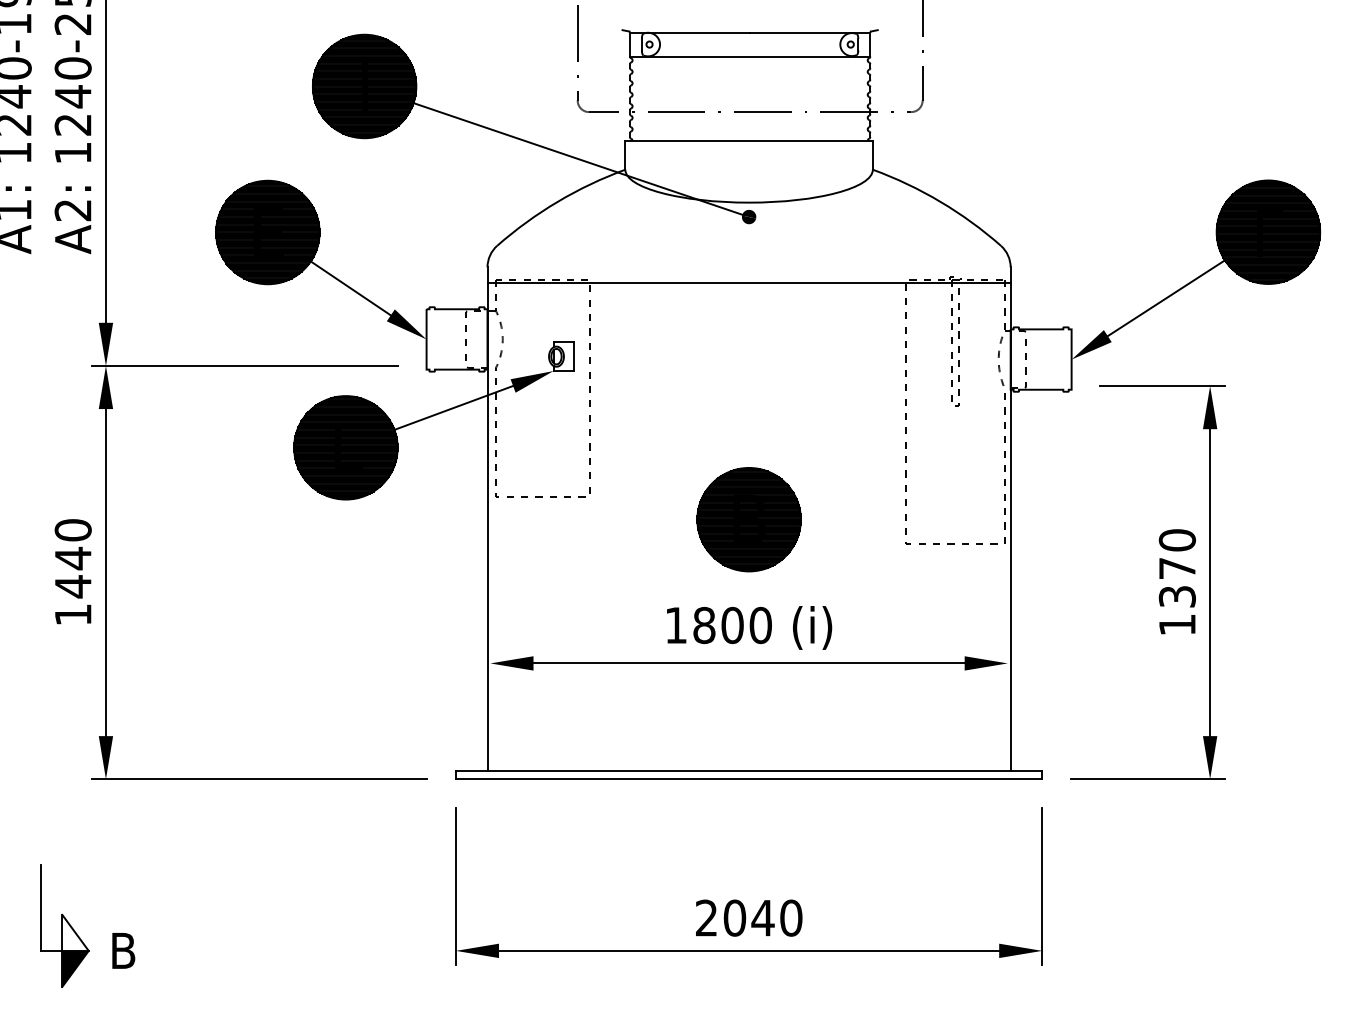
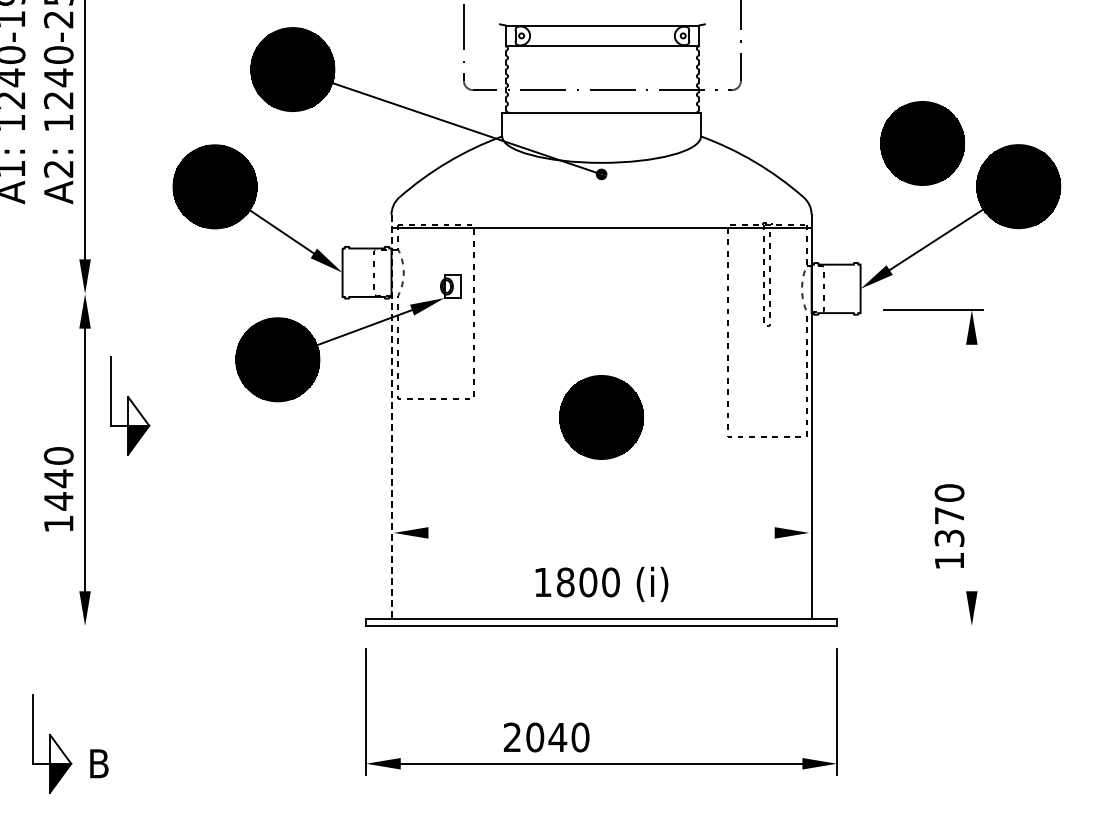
part: (1148, 178) -> (922, 143), added
line: (244, 366) -> (196, 294), removed
part: (162, 504) -> (130, 405), added
line: (487, 519) -> (391, 417), solid -> dashed
text: (72, 572) -> (58, 489), moved
text: (1177, 581) -> (949, 526), moved
line: (1209, 581) -> (971, 467), removed
text: (748, 626) -> (601, 583), moved
line: (748, 662) -> (601, 532), removed
line: (259, 778) -> (208, 625), removed
line: (1147, 778) -> (921, 625), removed
text: (748, 918) -> (546, 737), moved

